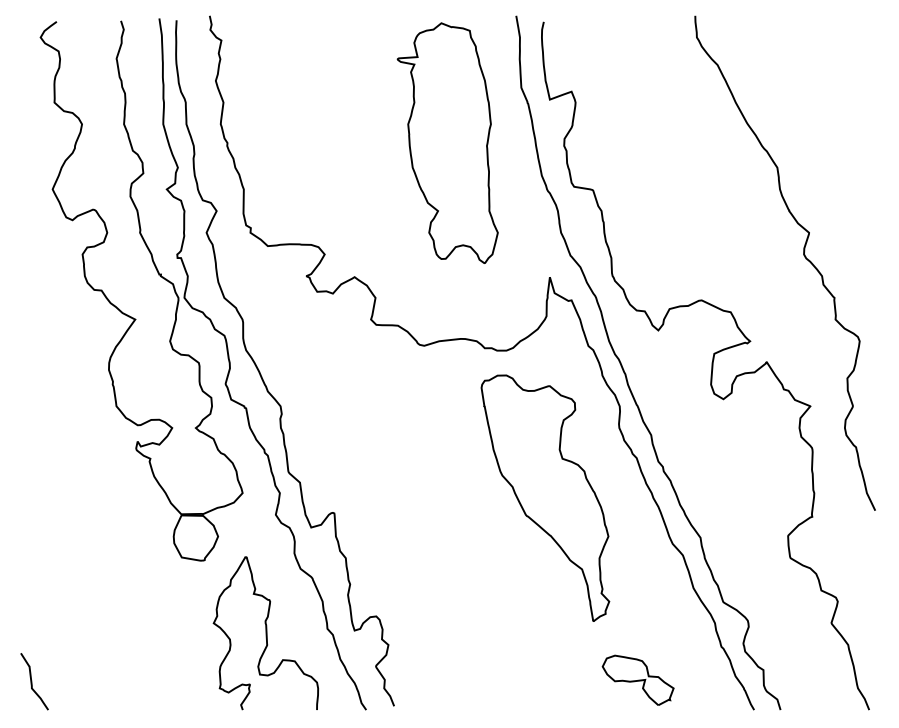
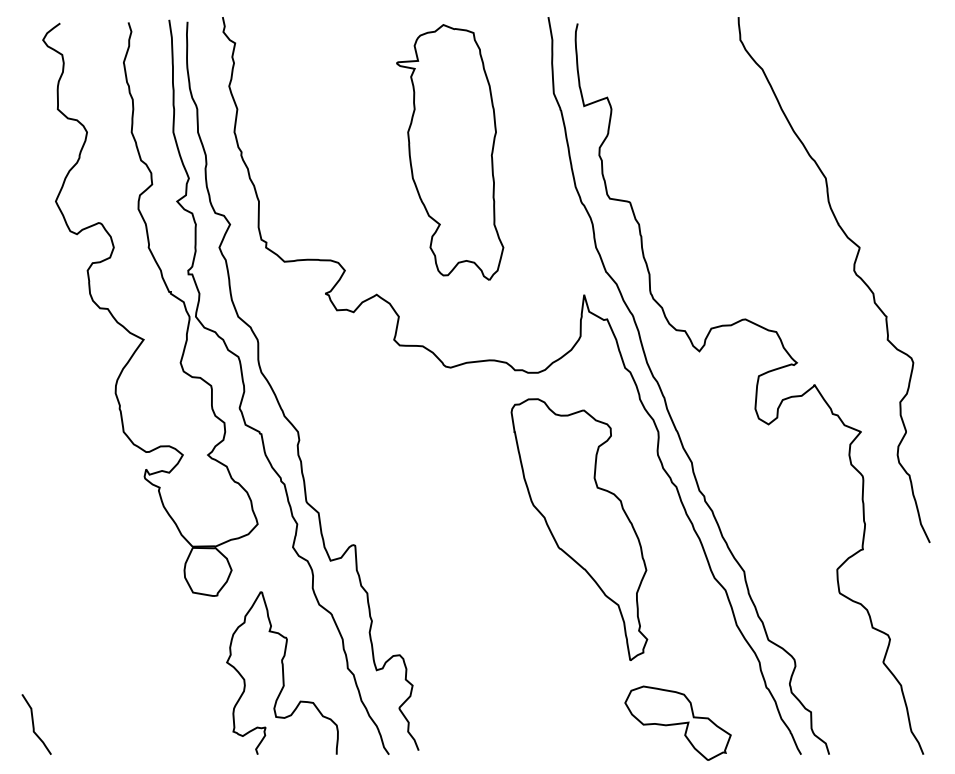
part: (447, 142) -> (449, 151), moved
part: (637, 679) -> (677, 722), size x1.4

